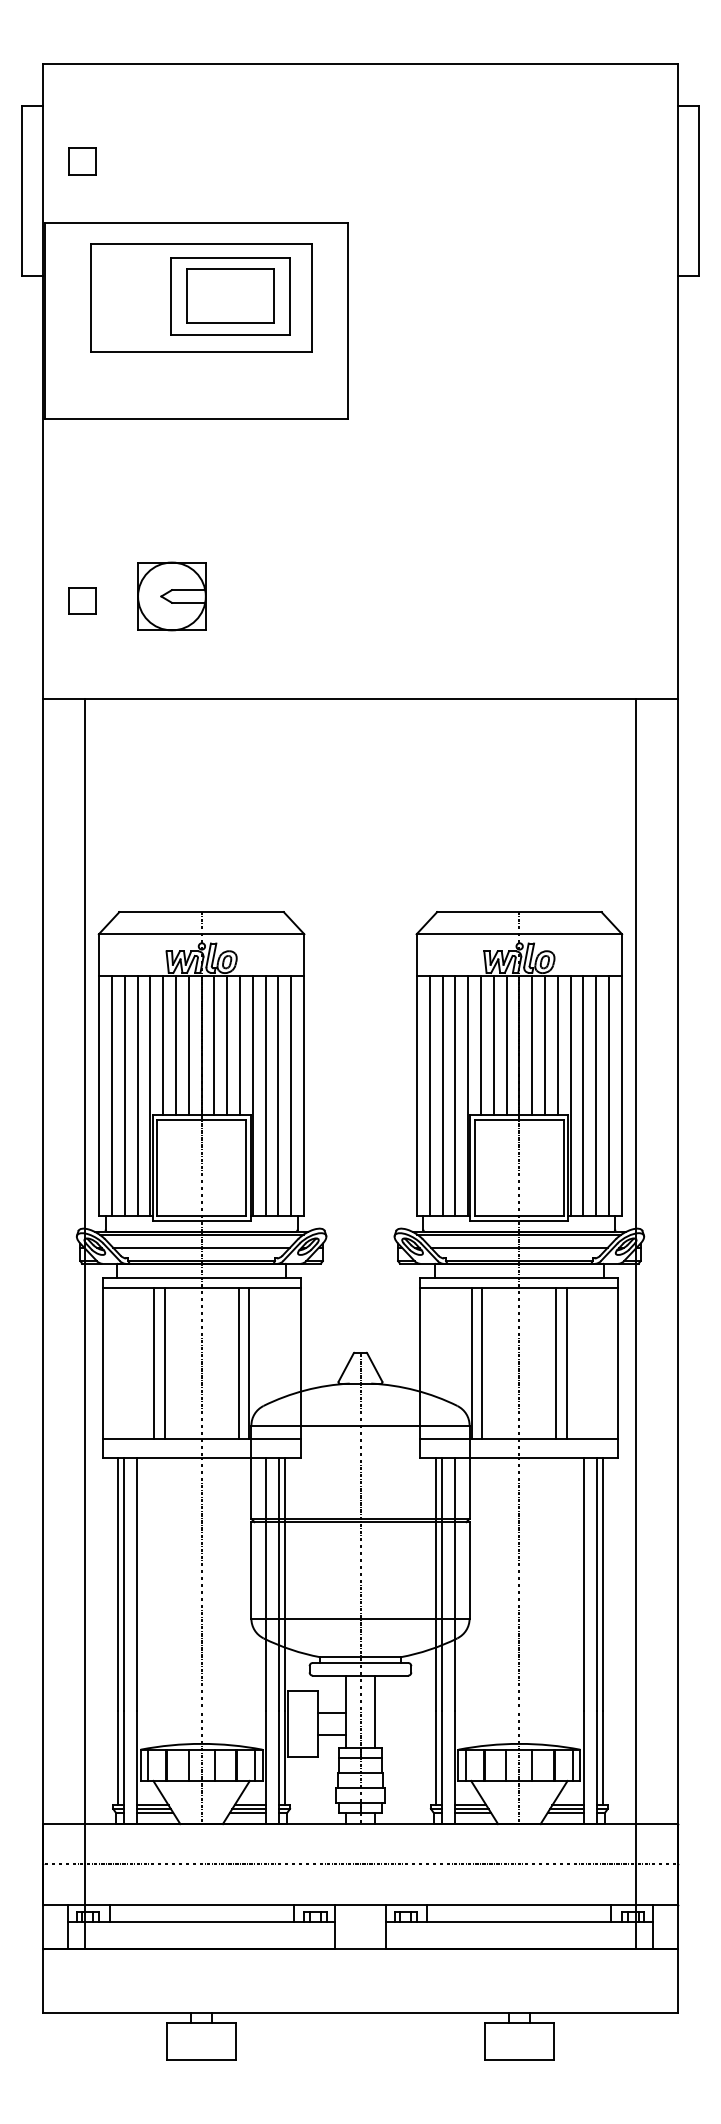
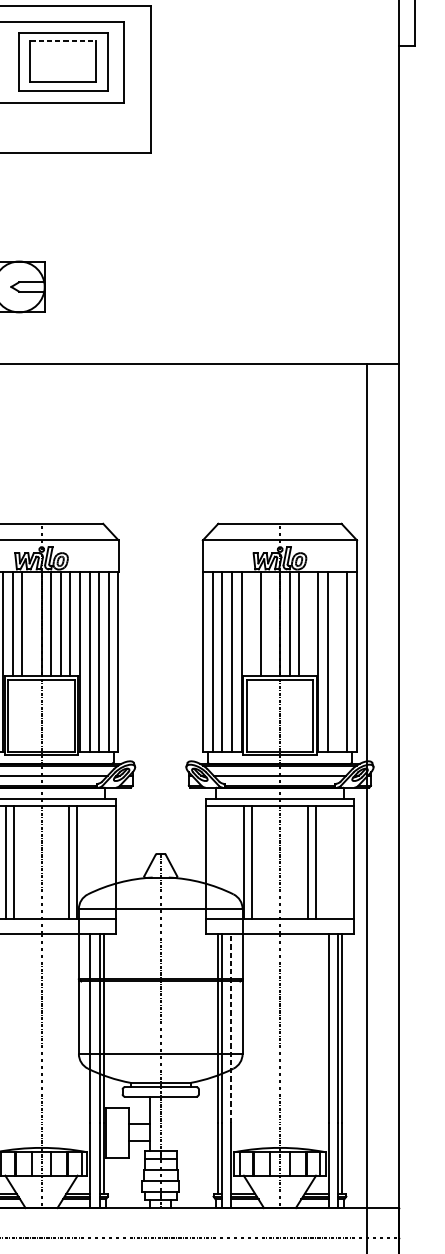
line: (230, 269) -> (63, 41), solid -> dashed
line: (188, 1045) -> (31, 623), removed
line: (481, 1045) -> (251, 623), removed
line: (506, 1045) -> (270, 623), removed
line: (557, 1045) -> (308, 623), removed
line: (596, 1096) -> (337, 662), removed
line: (454, 1583) -> (231, 1027), solid -> dashed
line: (374, 1711) -> (171, 1123), removed

